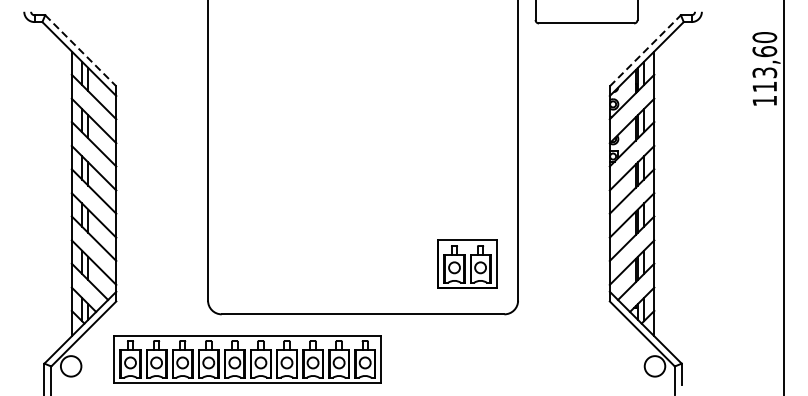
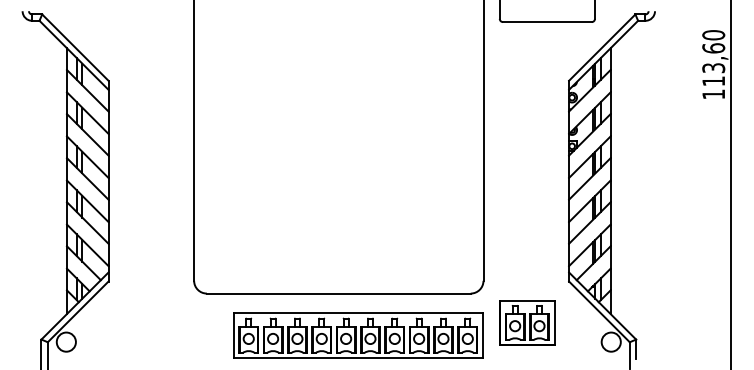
line: (80, 50) -> (75, 47), dashed -> solid
line: (645, 50) -> (602, 47), dashed -> solid
part: (467, 263) -> (527, 322), moved
part: (248, 359) -> (358, 335), moved

